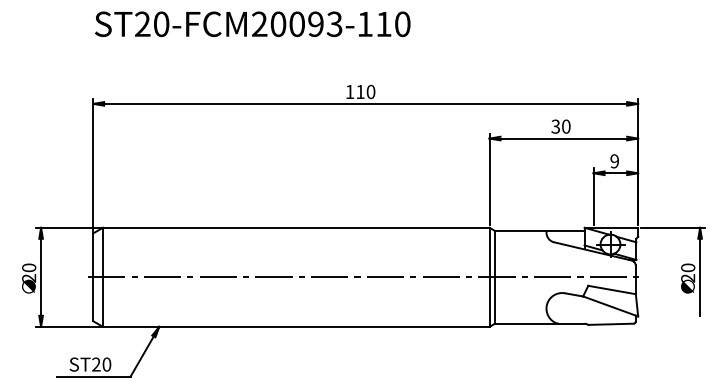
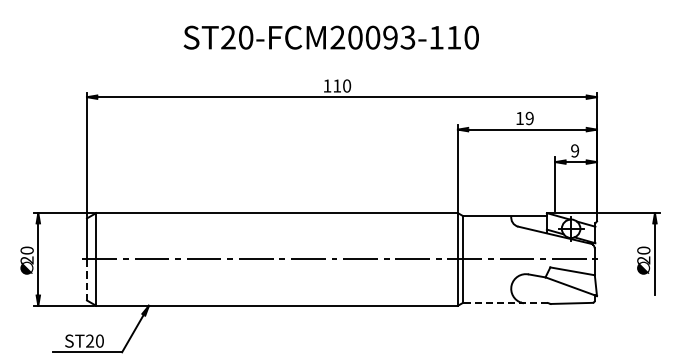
text: (251, 24) -> (330, 37), moved
text: (560, 126) -> (524, 118), 30 -> 19
line: (93, 298) -> (87, 279), solid -> dashed
line: (540, 324) -> (505, 303), solid -> dashed

